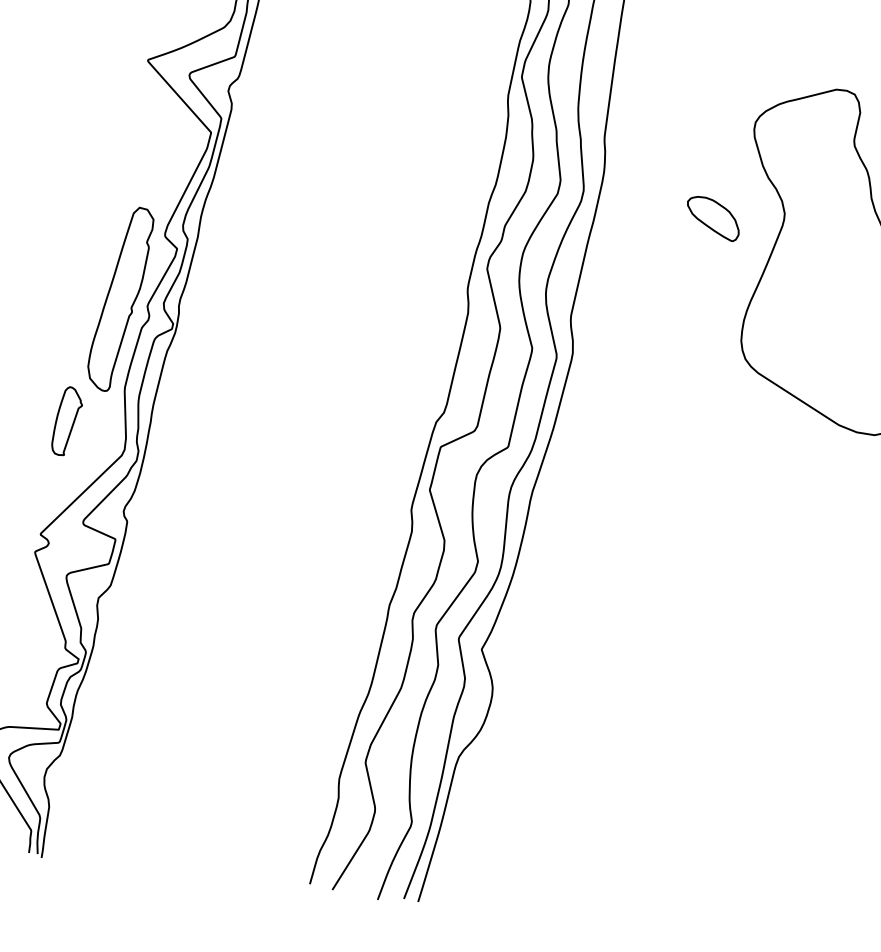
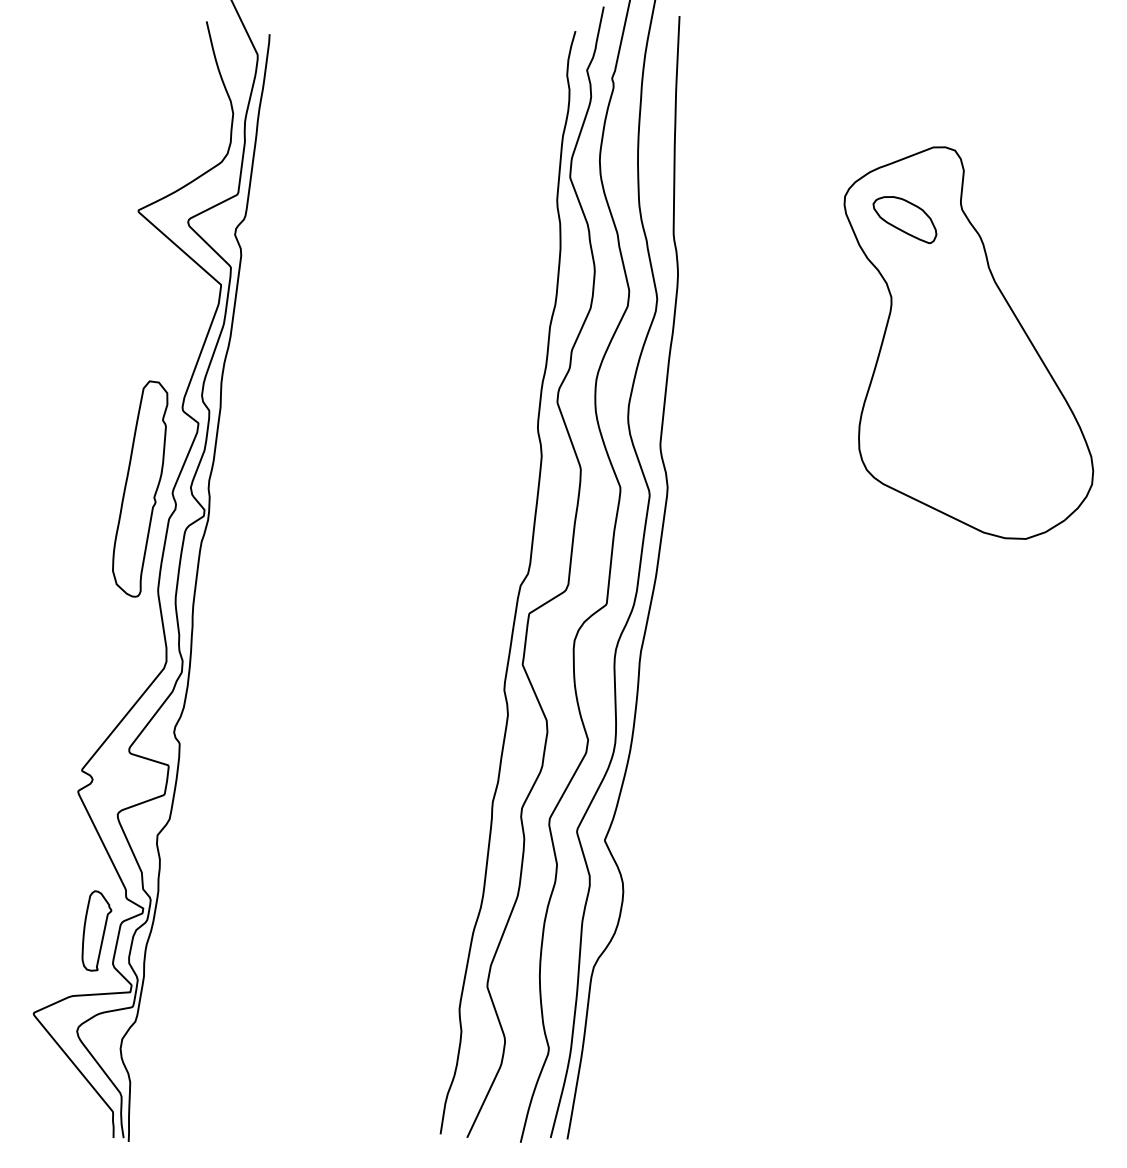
part: (712, 218) -> (904, 219), moved
part: (67, 420) -> (96, 930), moved

